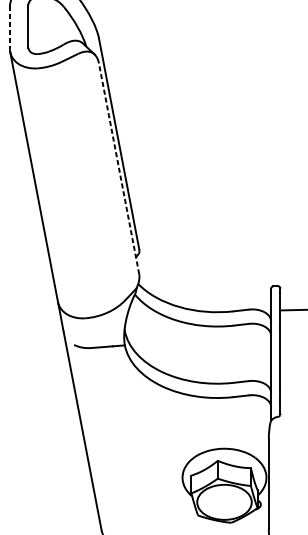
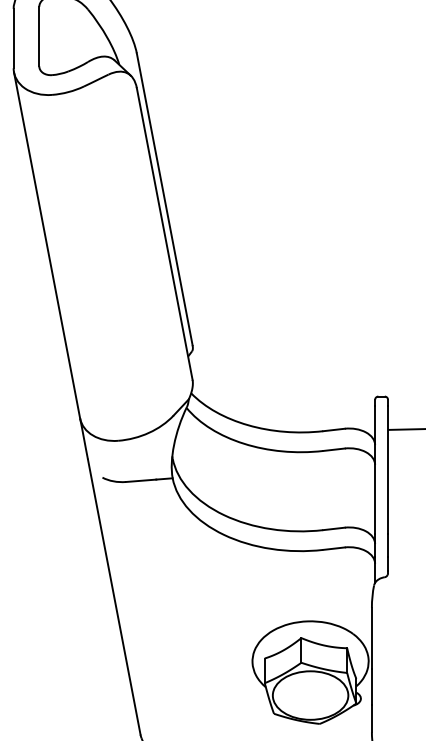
line: (9, 27) -> (13, 38), dashed -> solid
line: (118, 168) -> (164, 233), dashed -> solid

